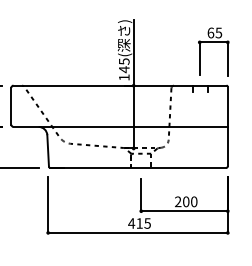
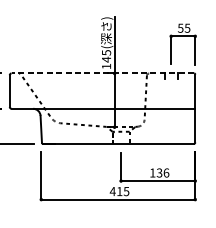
text: (210, 32) -> (180, 27), 65 -> 55
line: (120, 85) -> (103, 73), solid -> dashed
text: (186, 201) -> (159, 172), 200 -> 136

